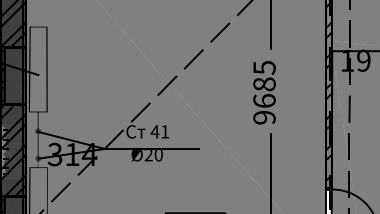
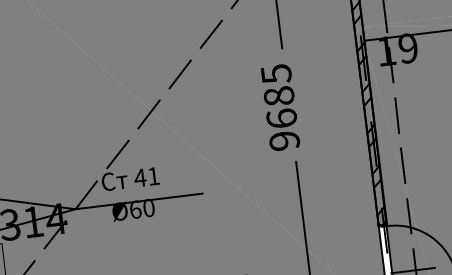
text: (148, 155) -> (135, 210), Ø20 -> Ø60

